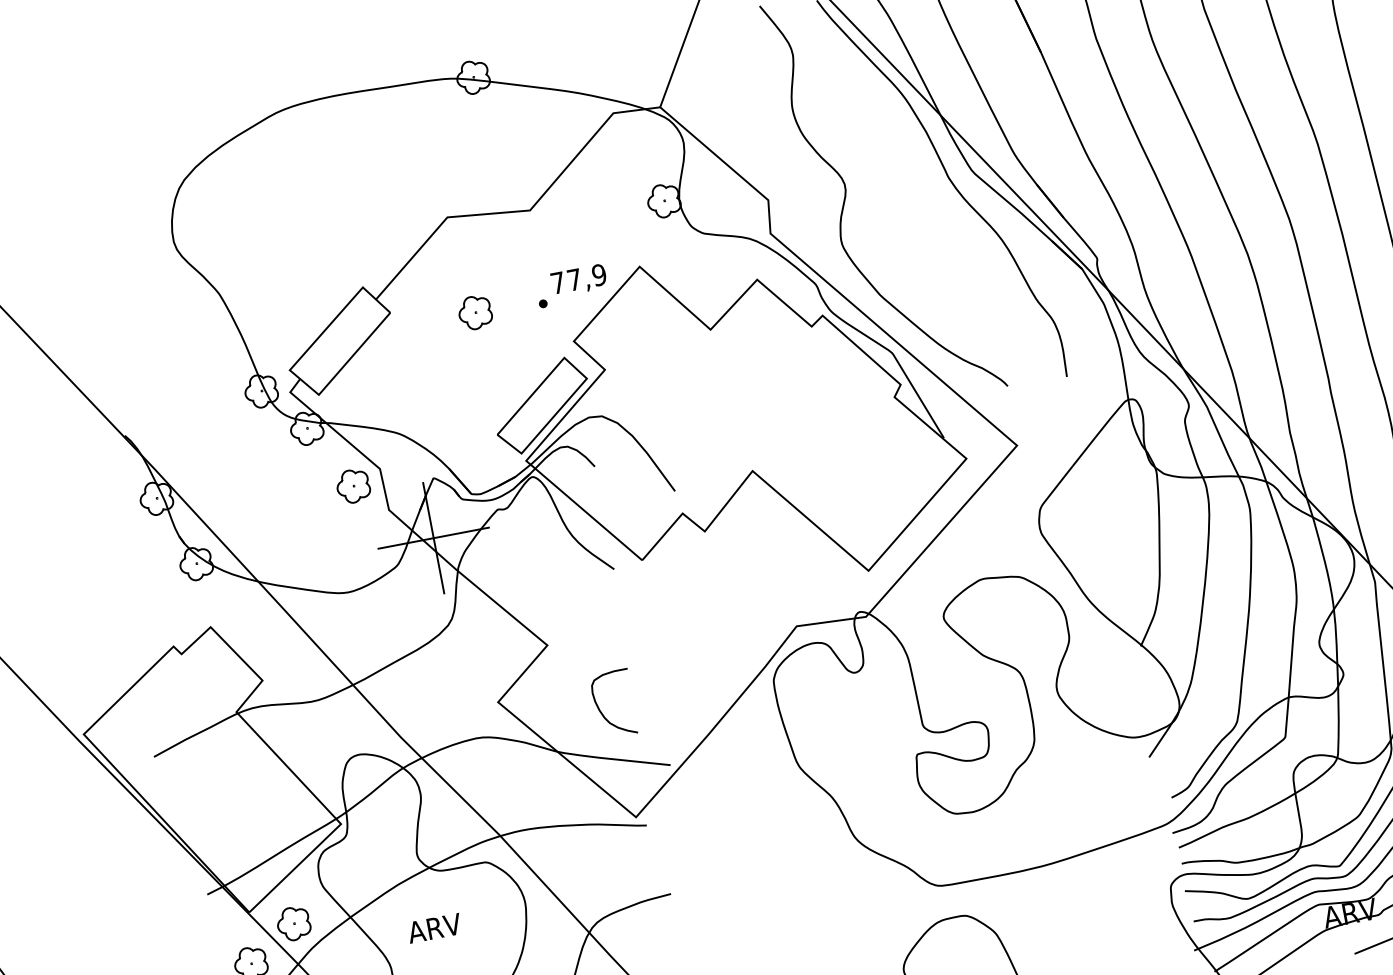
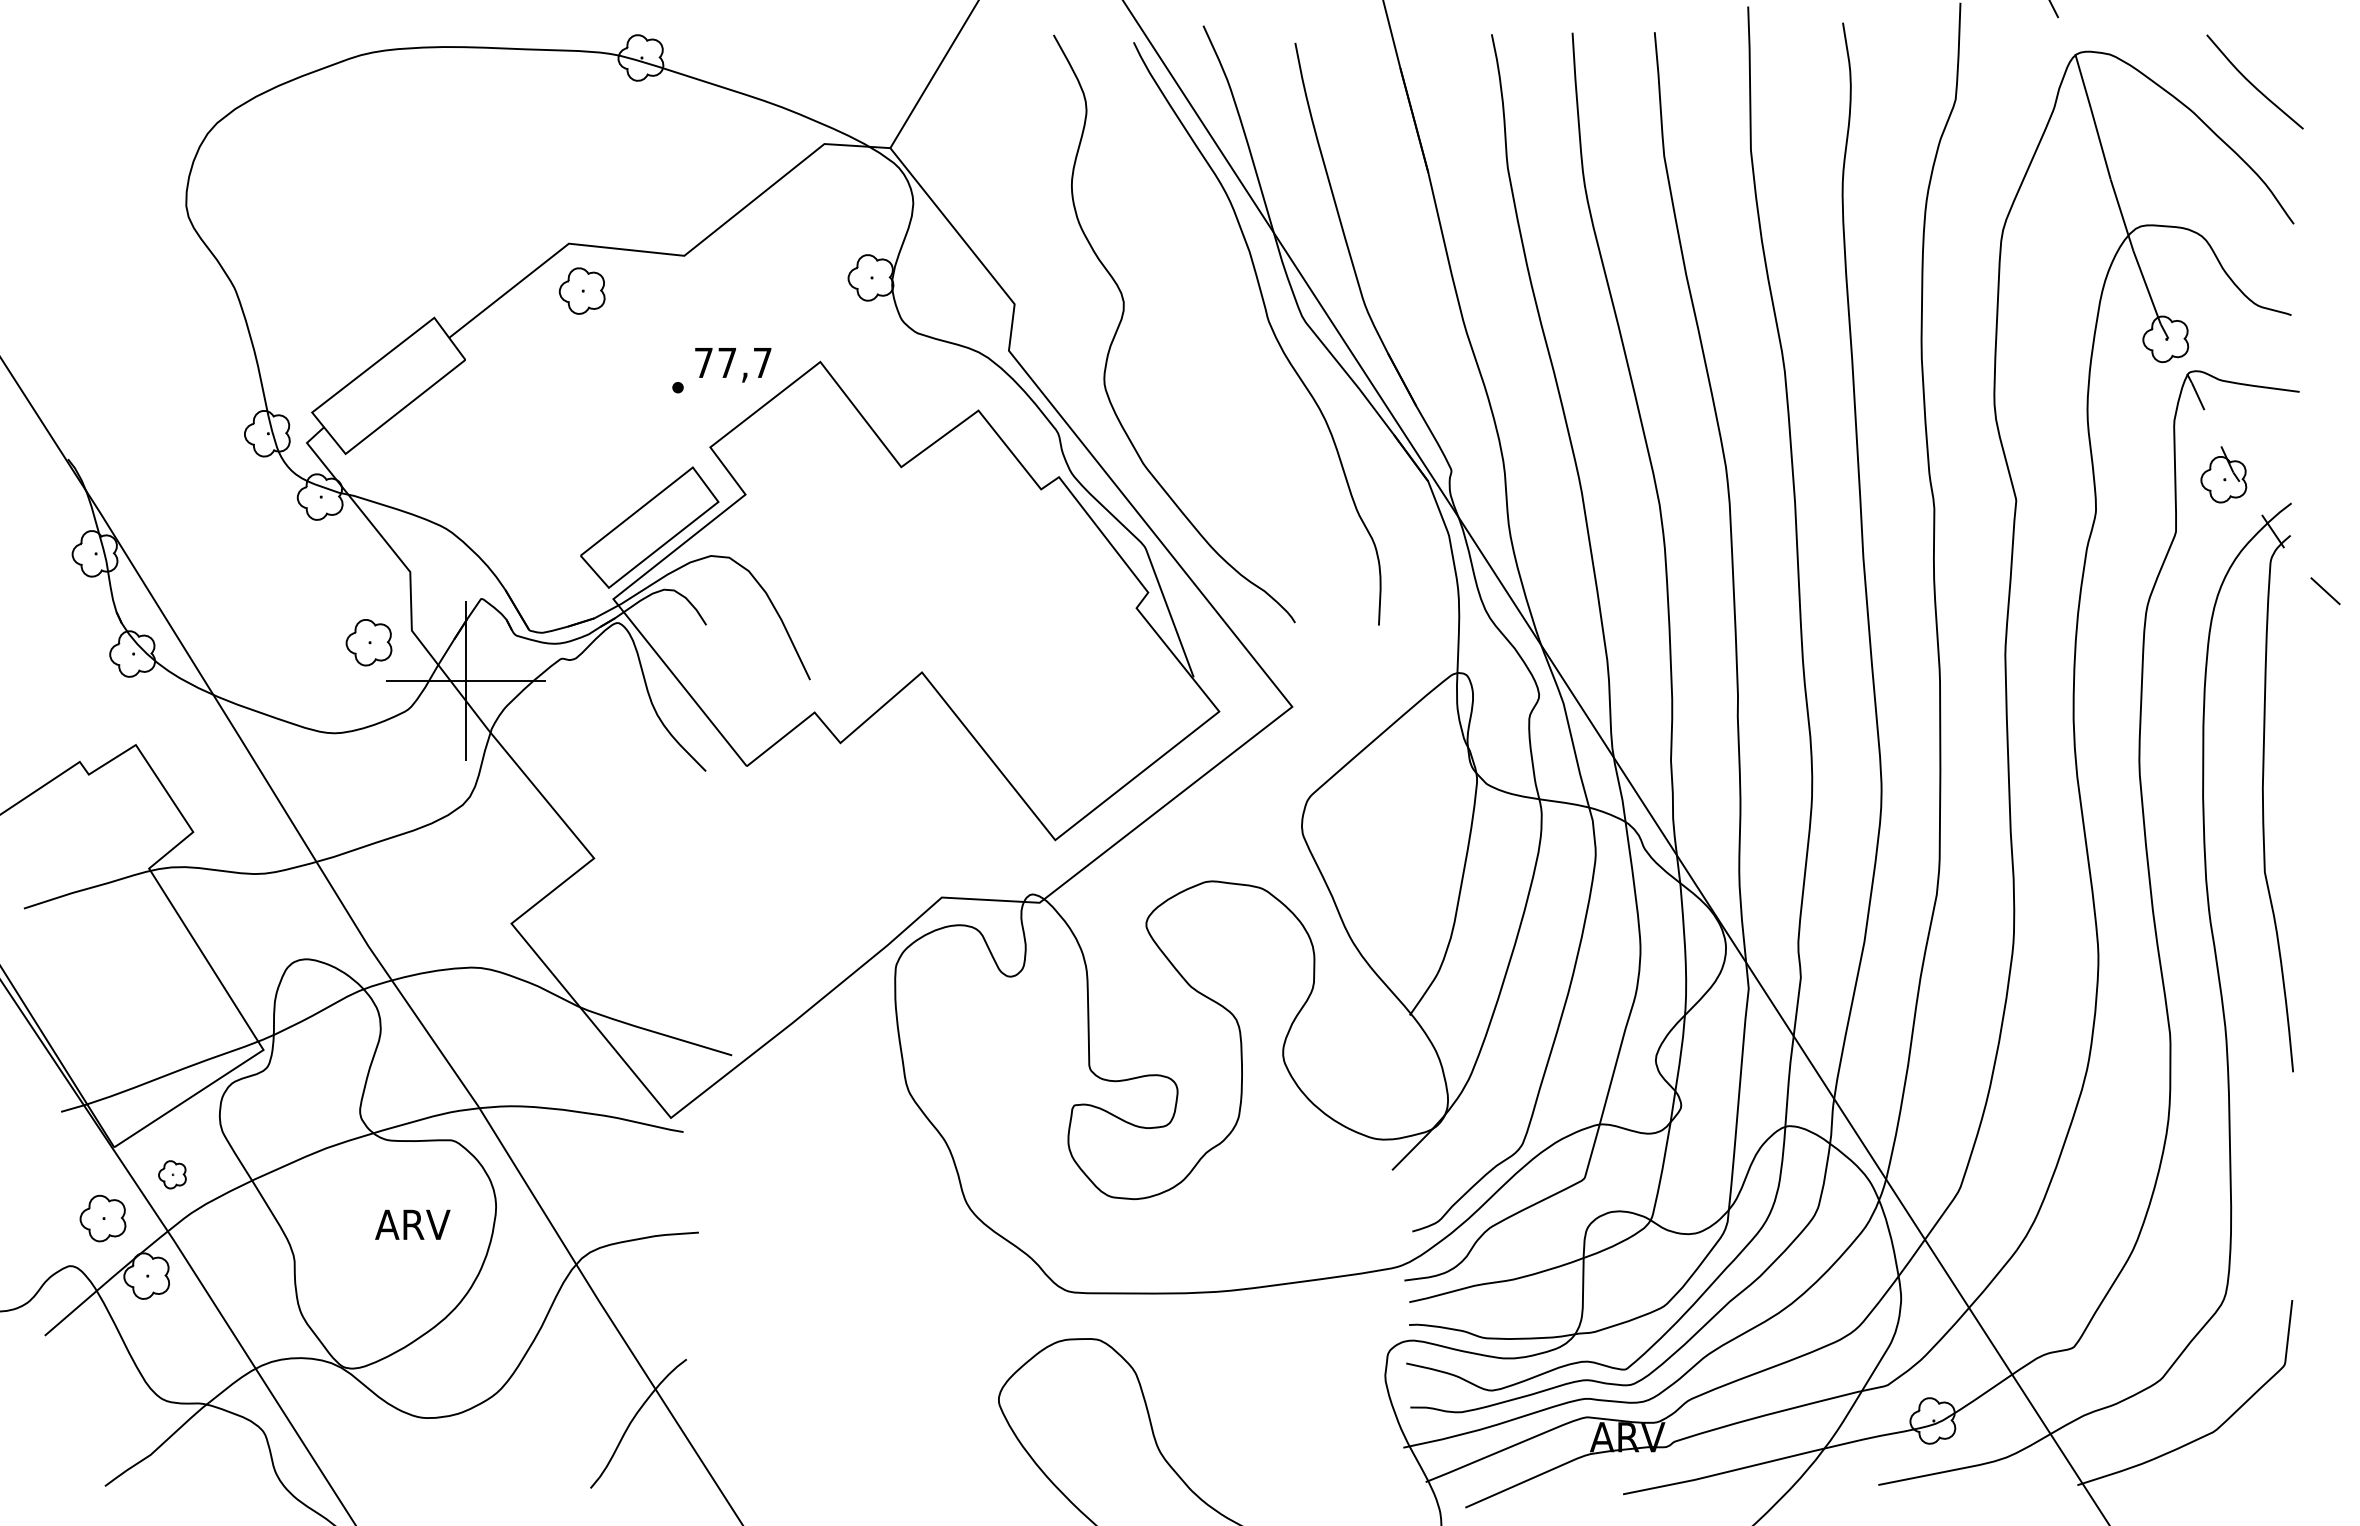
text: (599, 274) -> (762, 362), 77,9 -> 77,7
part: (474, 312) -> (581, 290), moved
part: (352, 486) -> (368, 642), moved
curve: (601, 712) -> (651, 964), removed
part: (293, 923) -> (172, 1174), size x0.6
text: (434, 928) -> (412, 1224), moved

